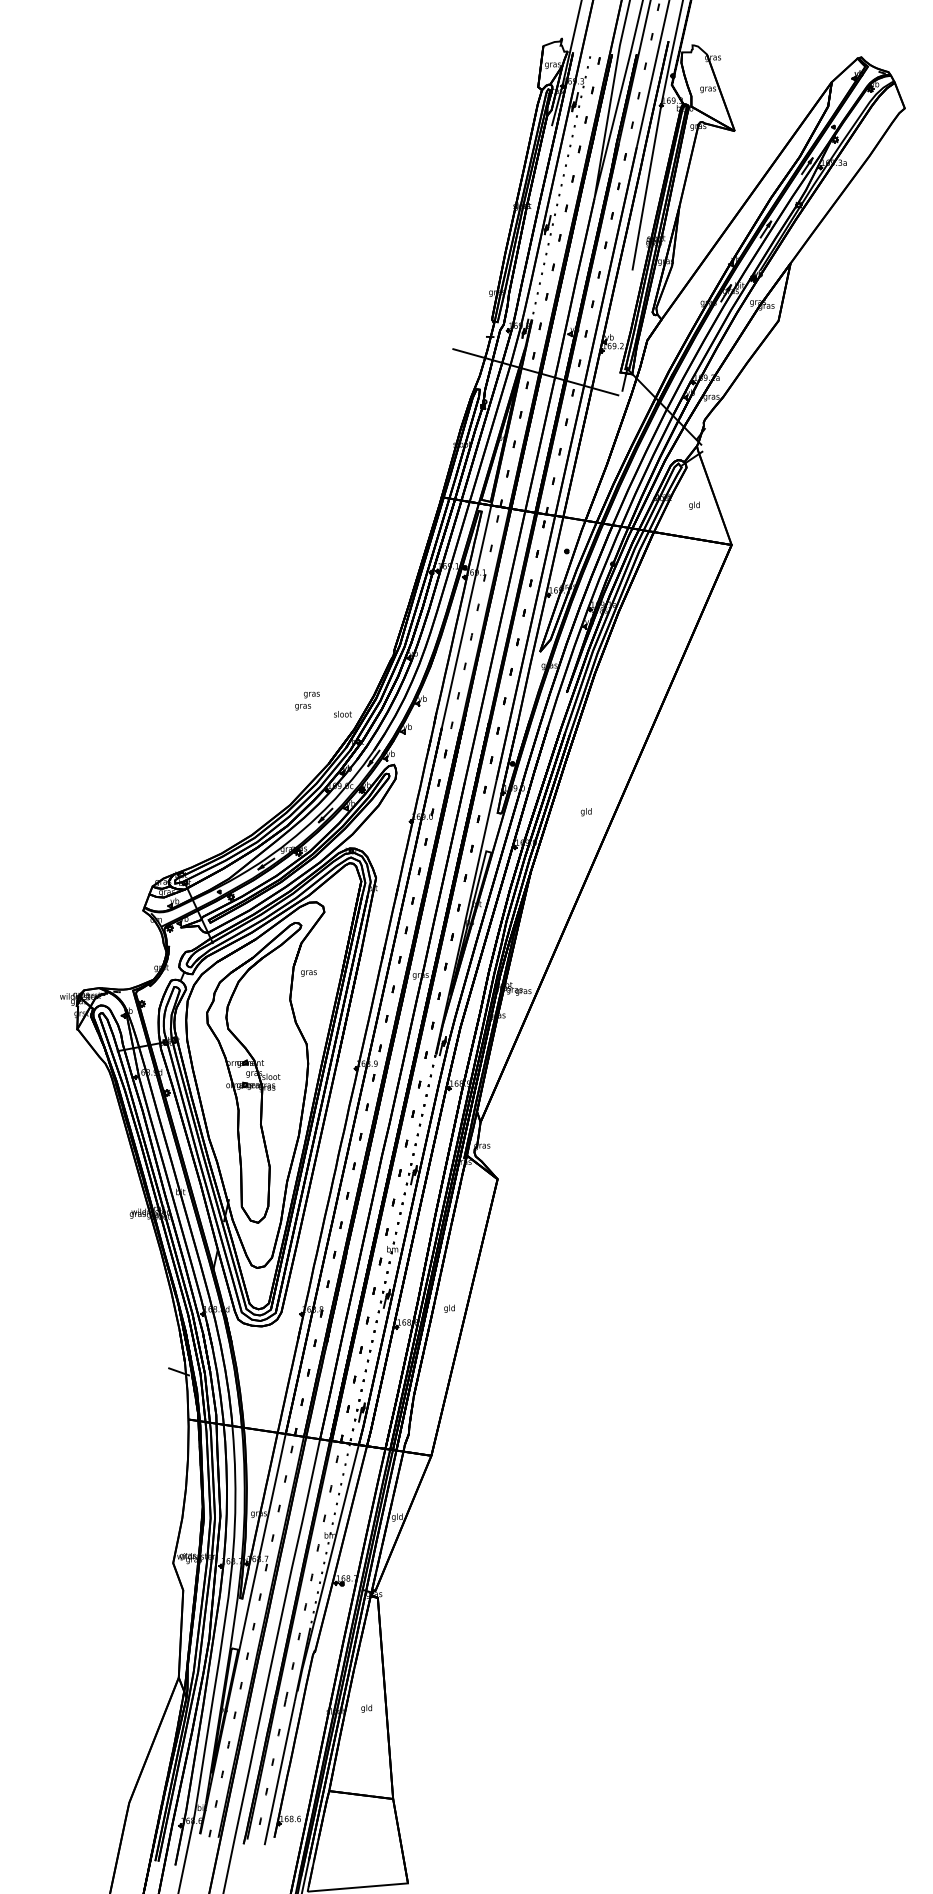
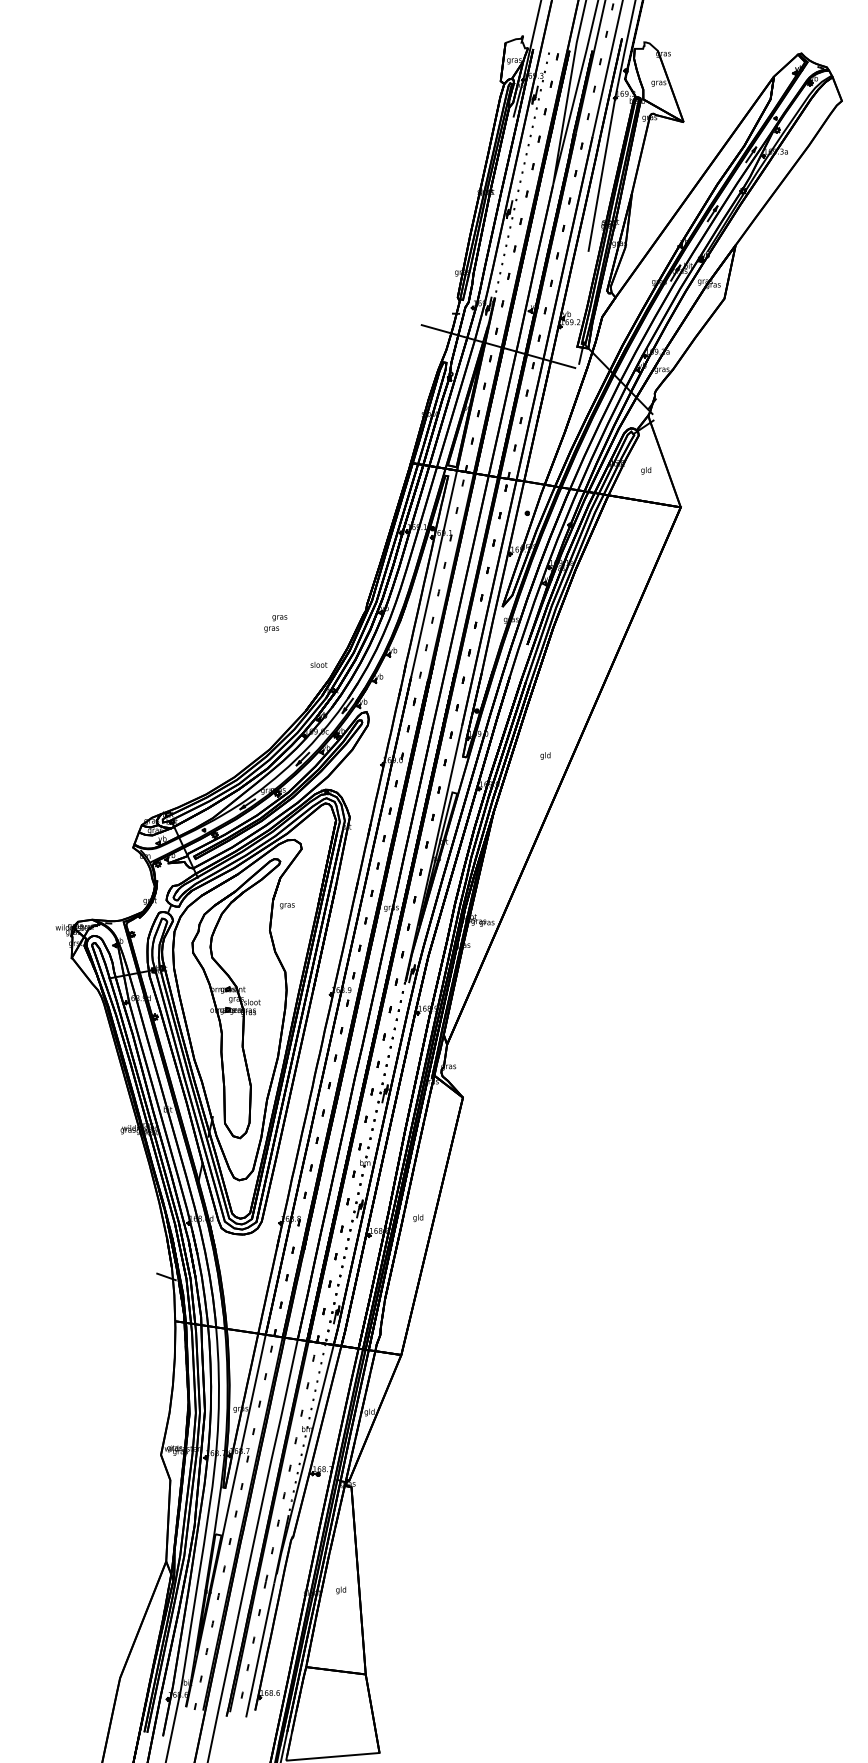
text: (307, 700) -> (275, 623), moved

